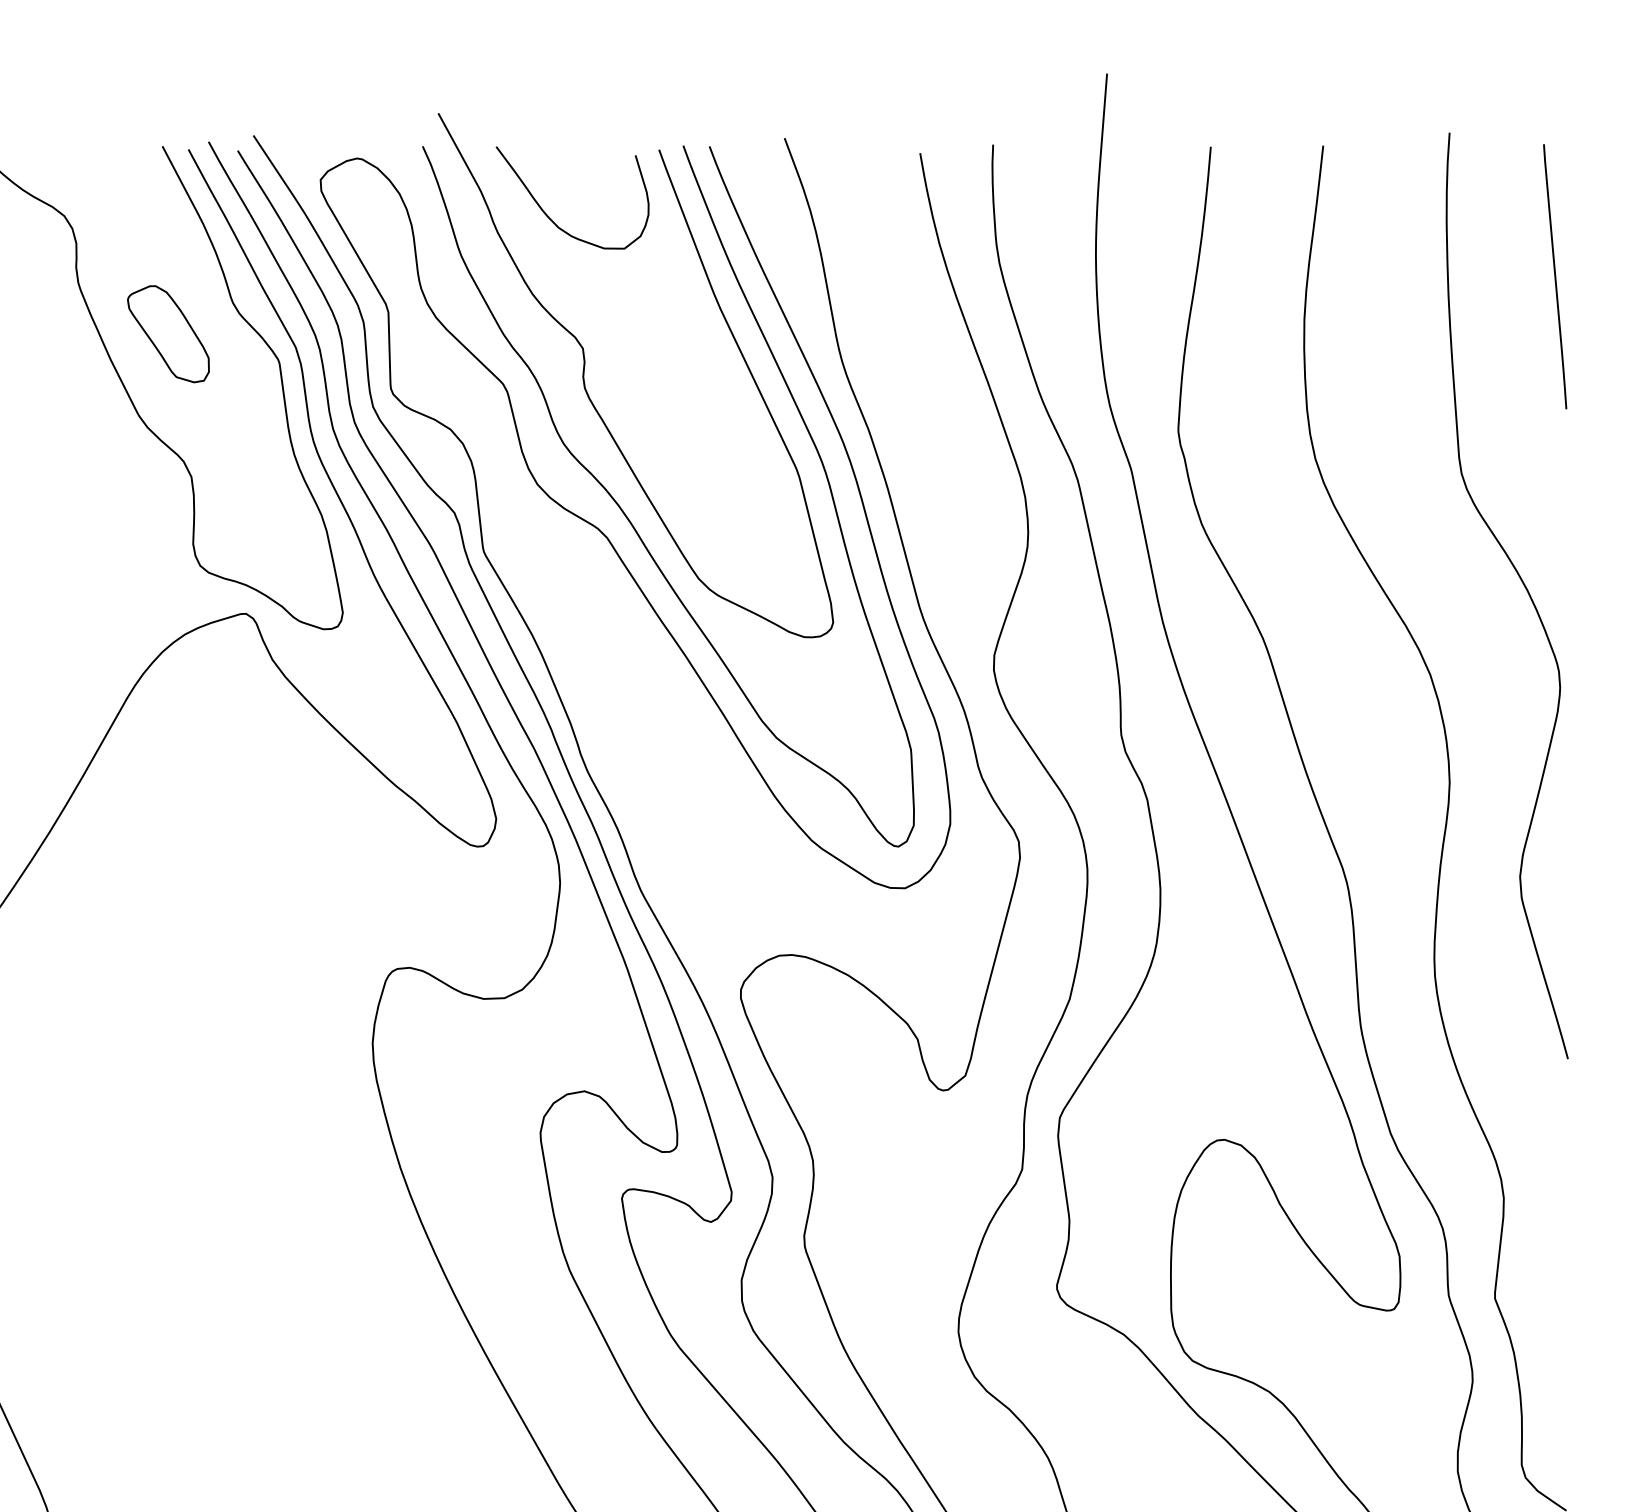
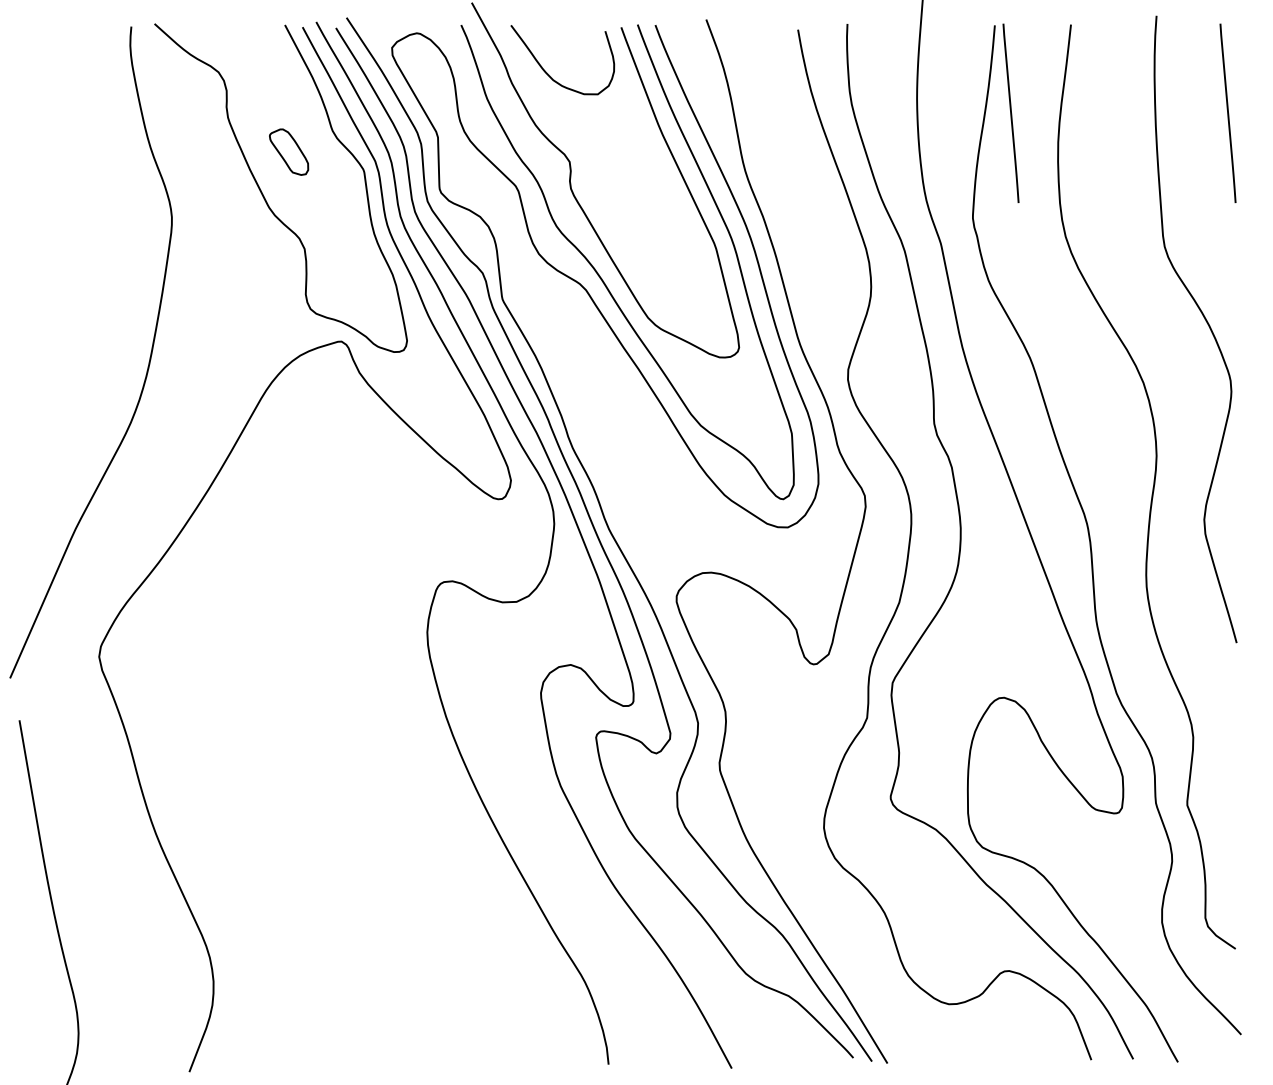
line: (1233, 275) -> (1010, 112), added
part: (167, 333) -> (288, 151), size x0.7

